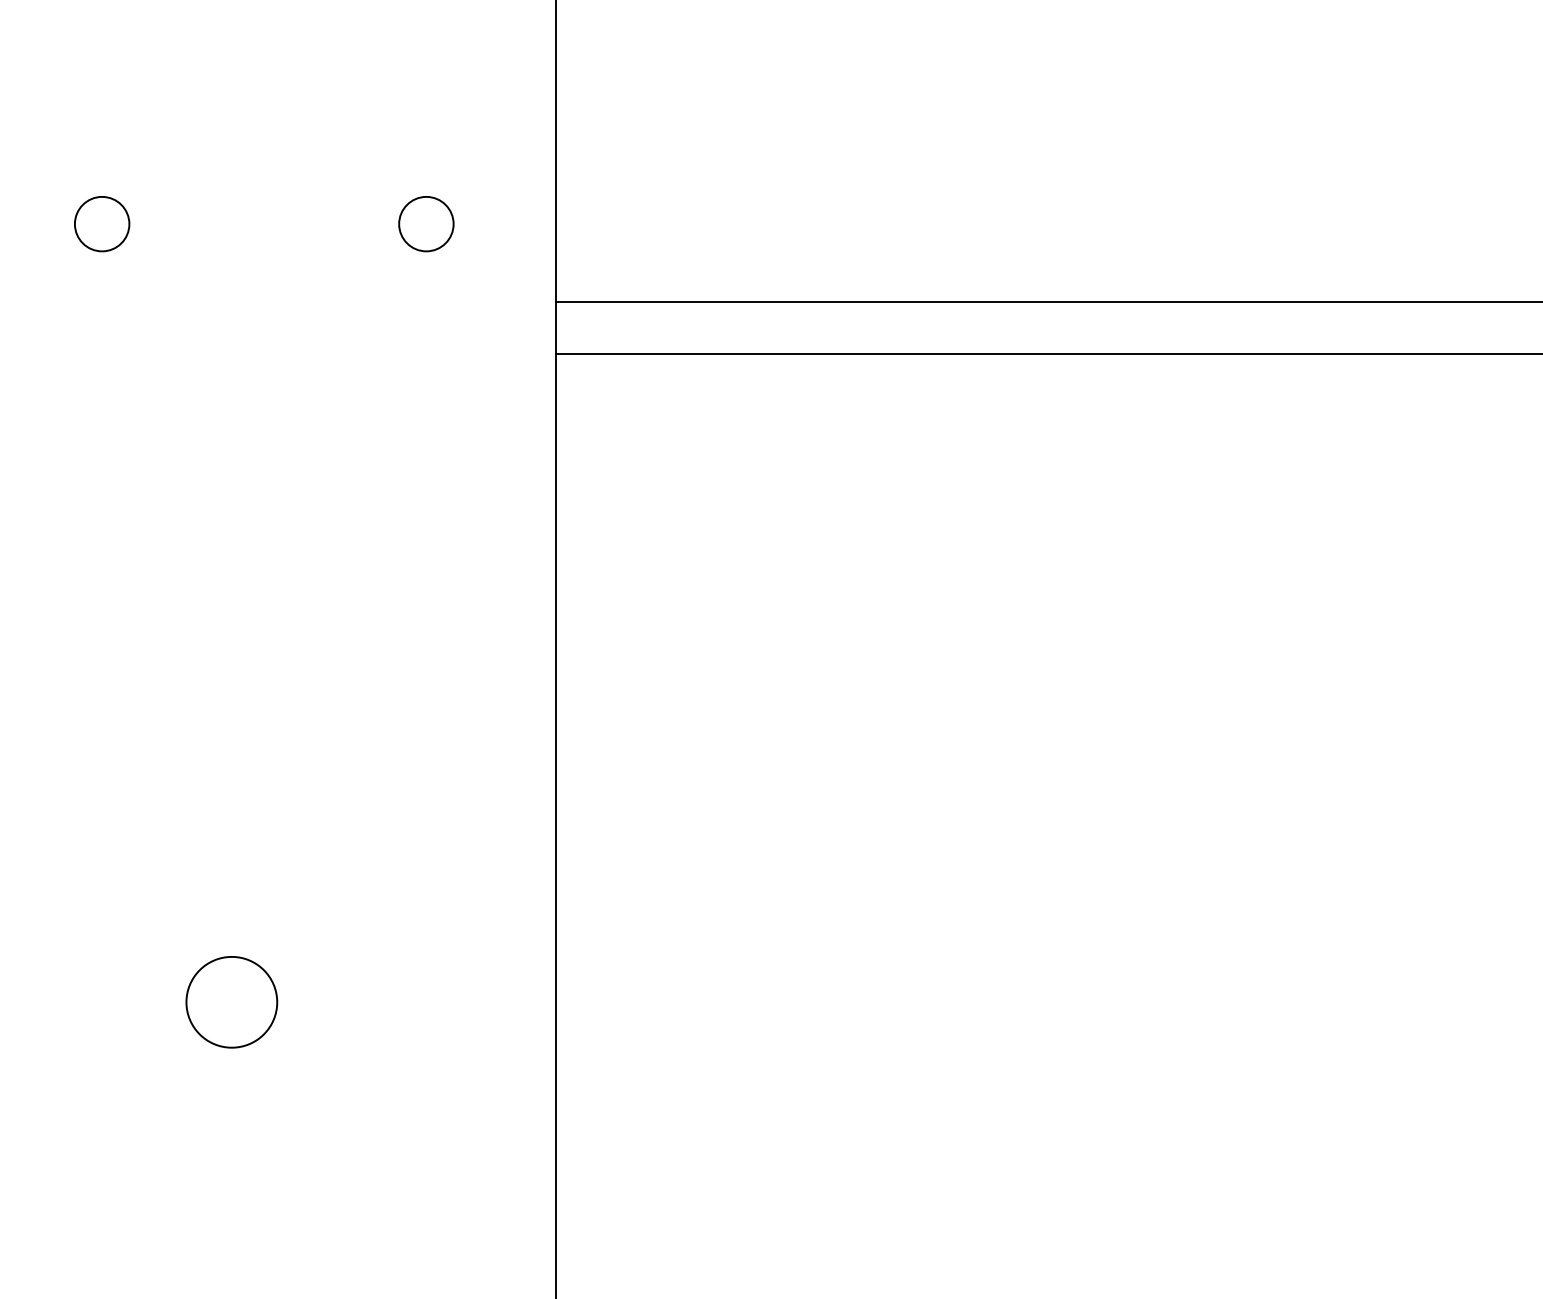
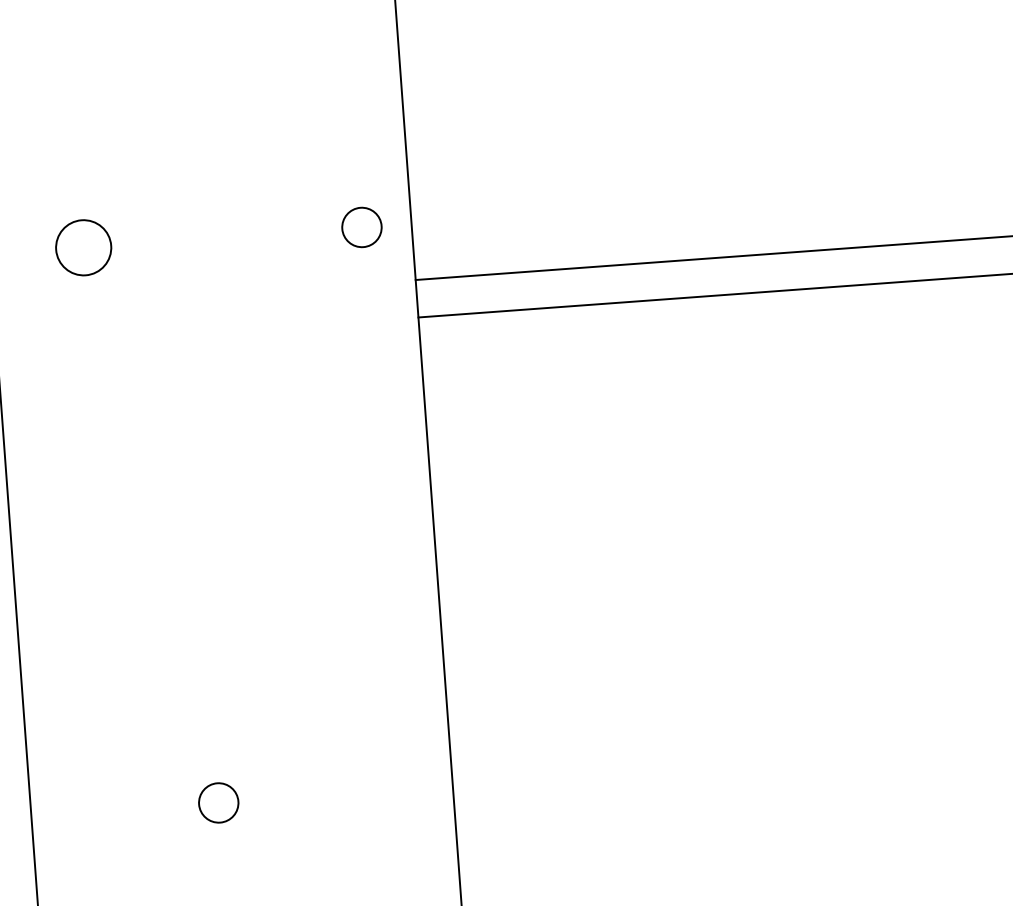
circle: (102, 224) -> (84, 248), size x1.4
circle: (426, 224) -> (362, 227), moved
circle: (231, 1002) -> (218, 803), size x0.6

